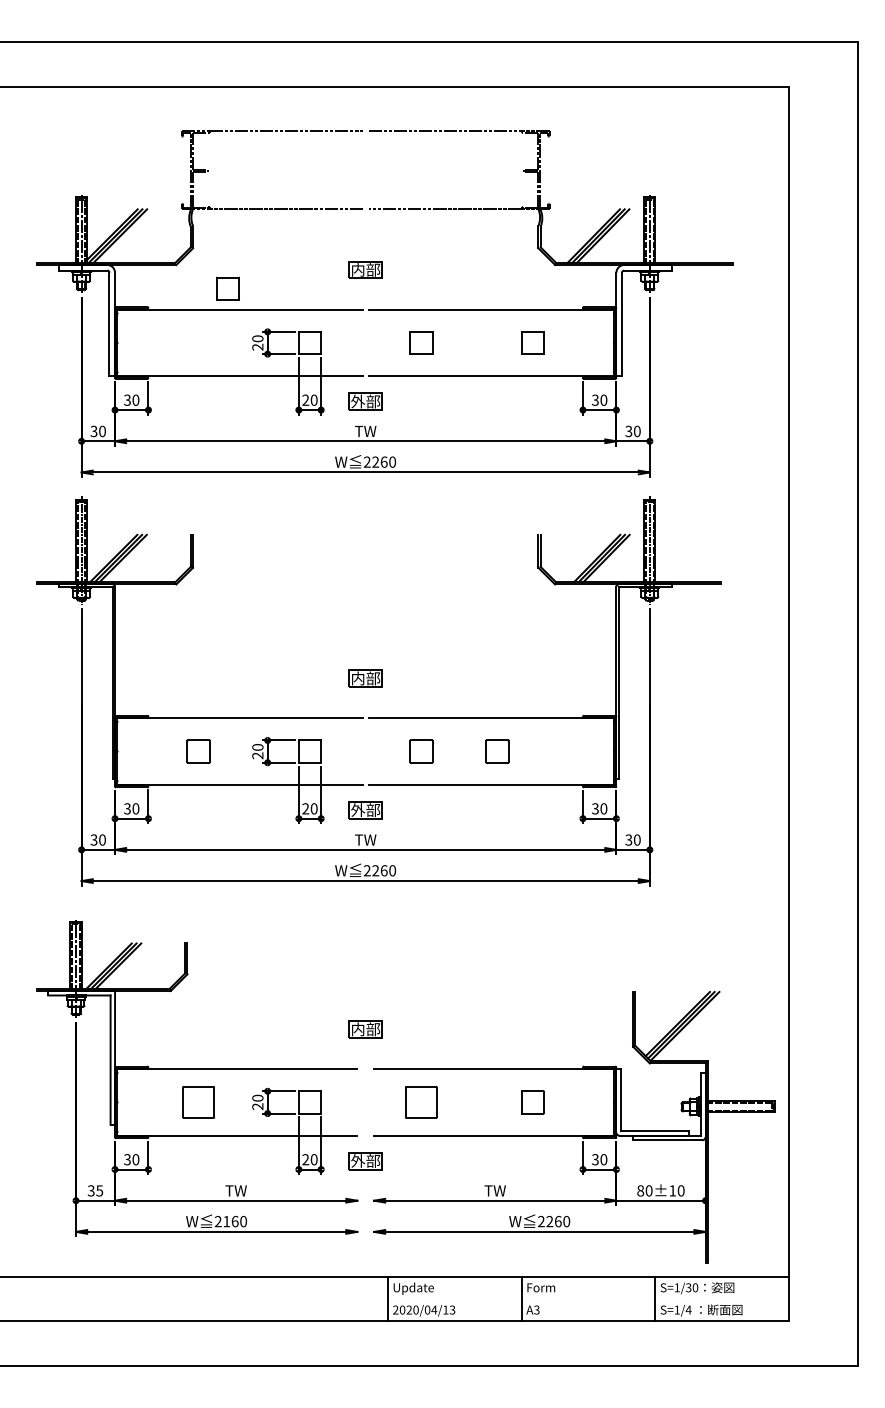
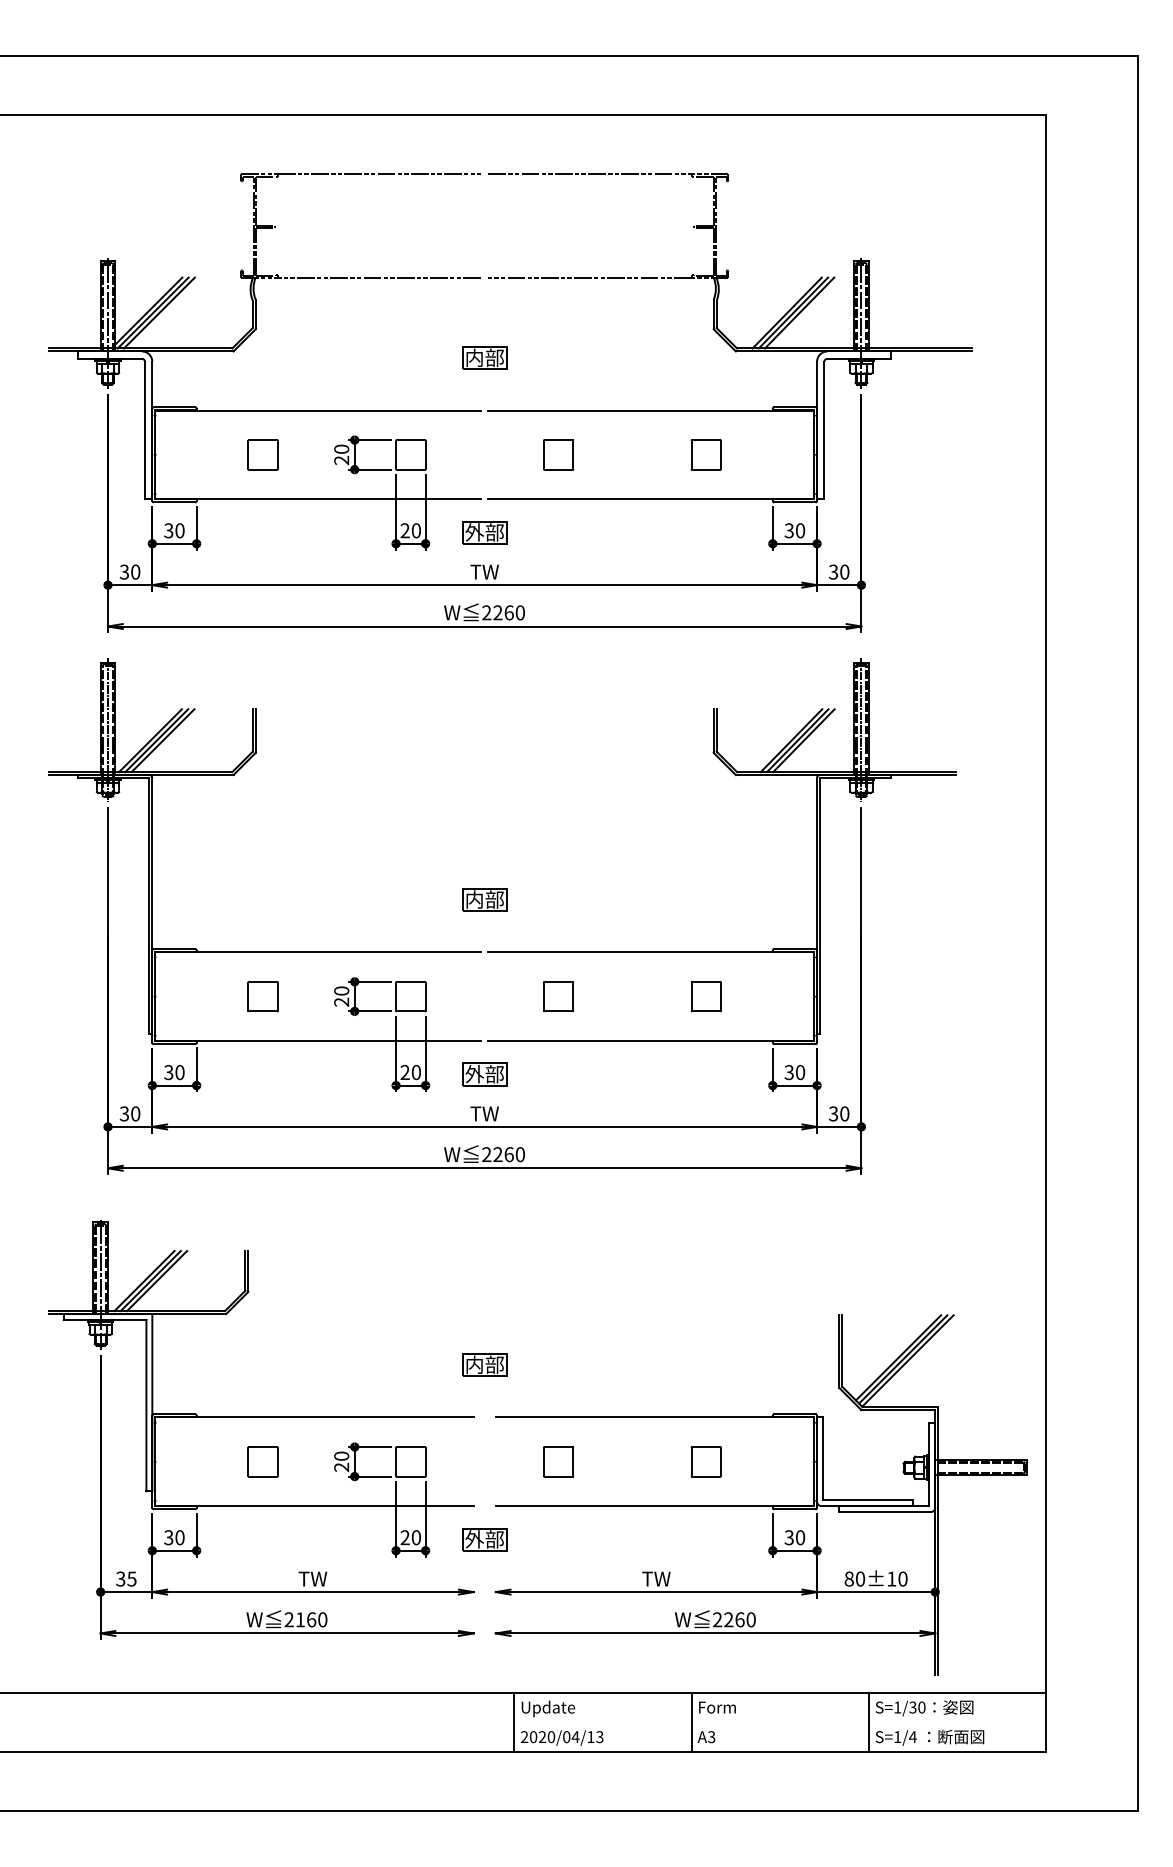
part: (227, 288) -> (262, 454), moved
part: (496, 751) -> (705, 996), moved
part: (198, 1102) -> (262, 1461), size x0.71
part: (421, 1102) -> (558, 1461), size x0.71

